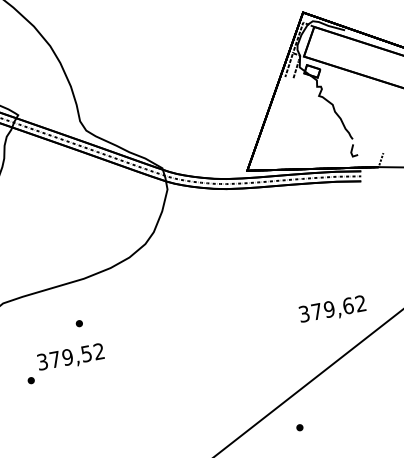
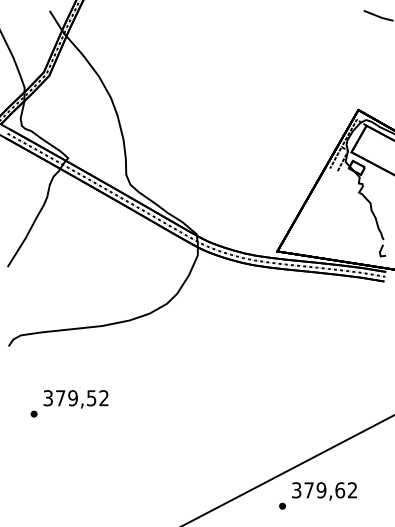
text: (332, 310) -> (324, 491), moved
part: (78, 323) -> (89, 367), removed

